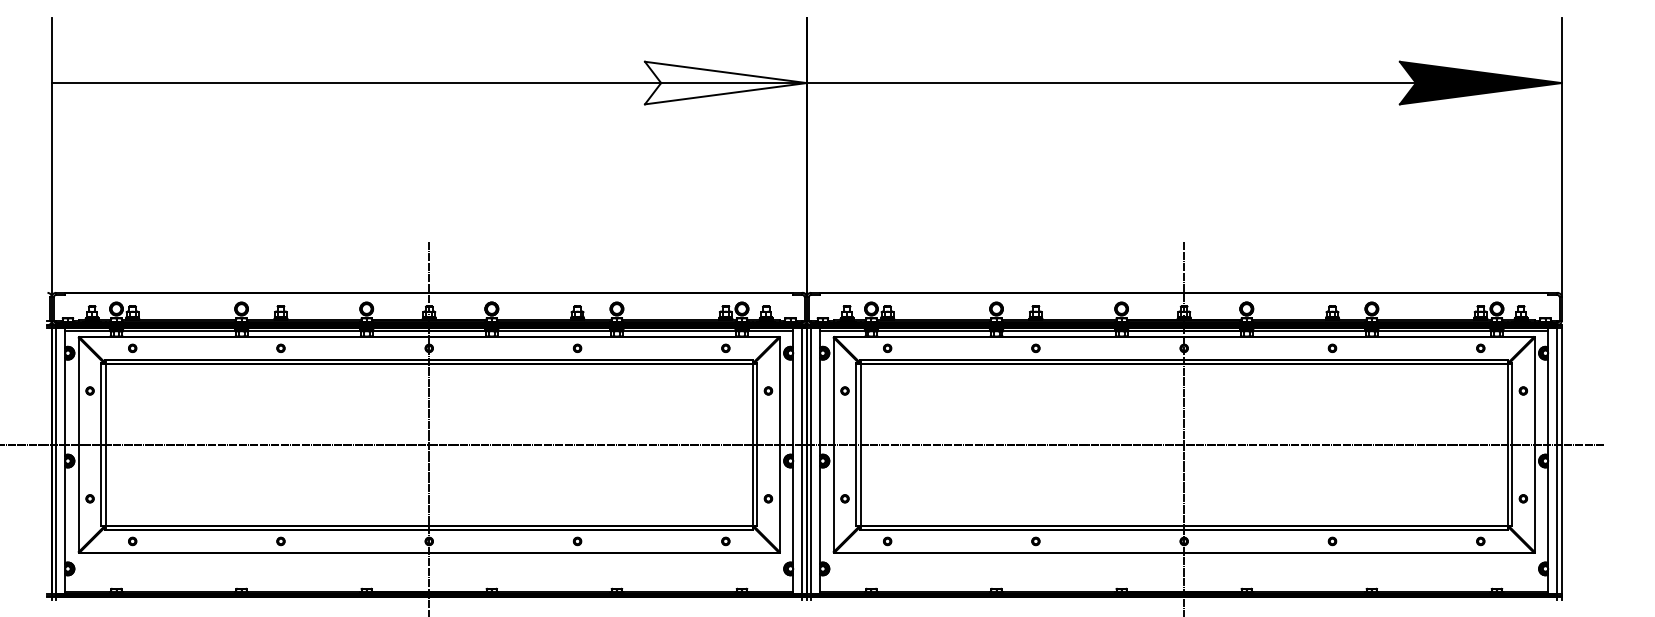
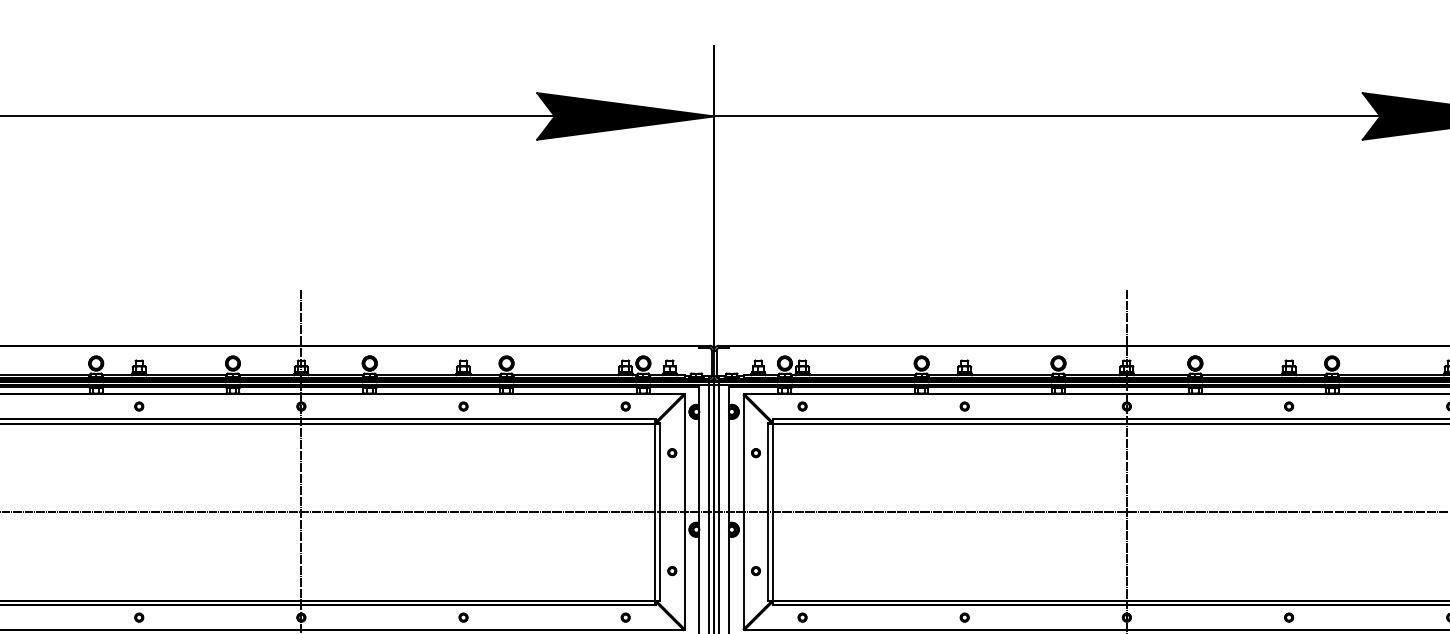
fill: (725, 82) -> (625, 115), added

